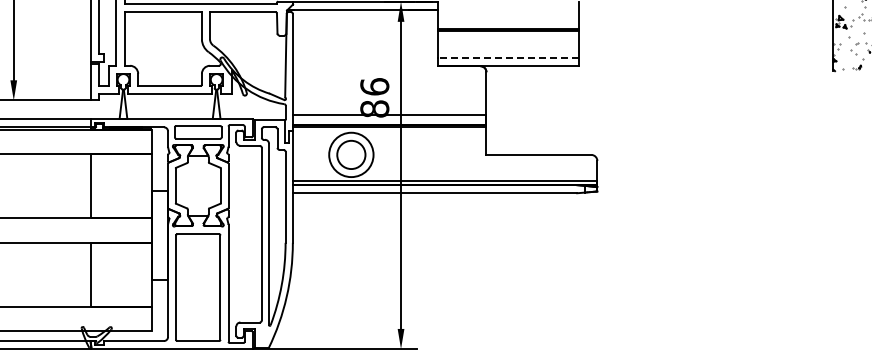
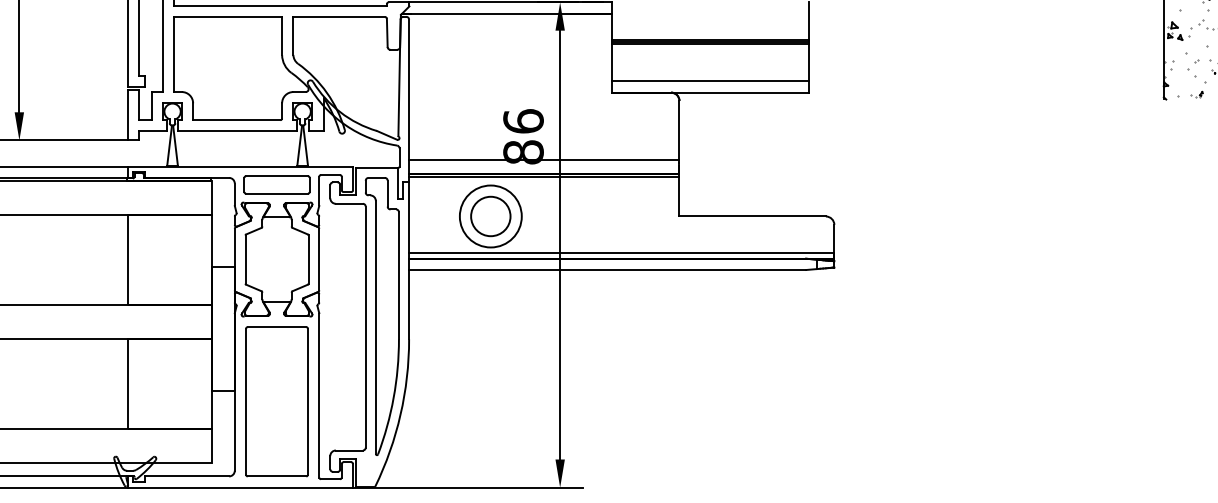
line: (508, 58) -> (710, 81), dashed -> solid

